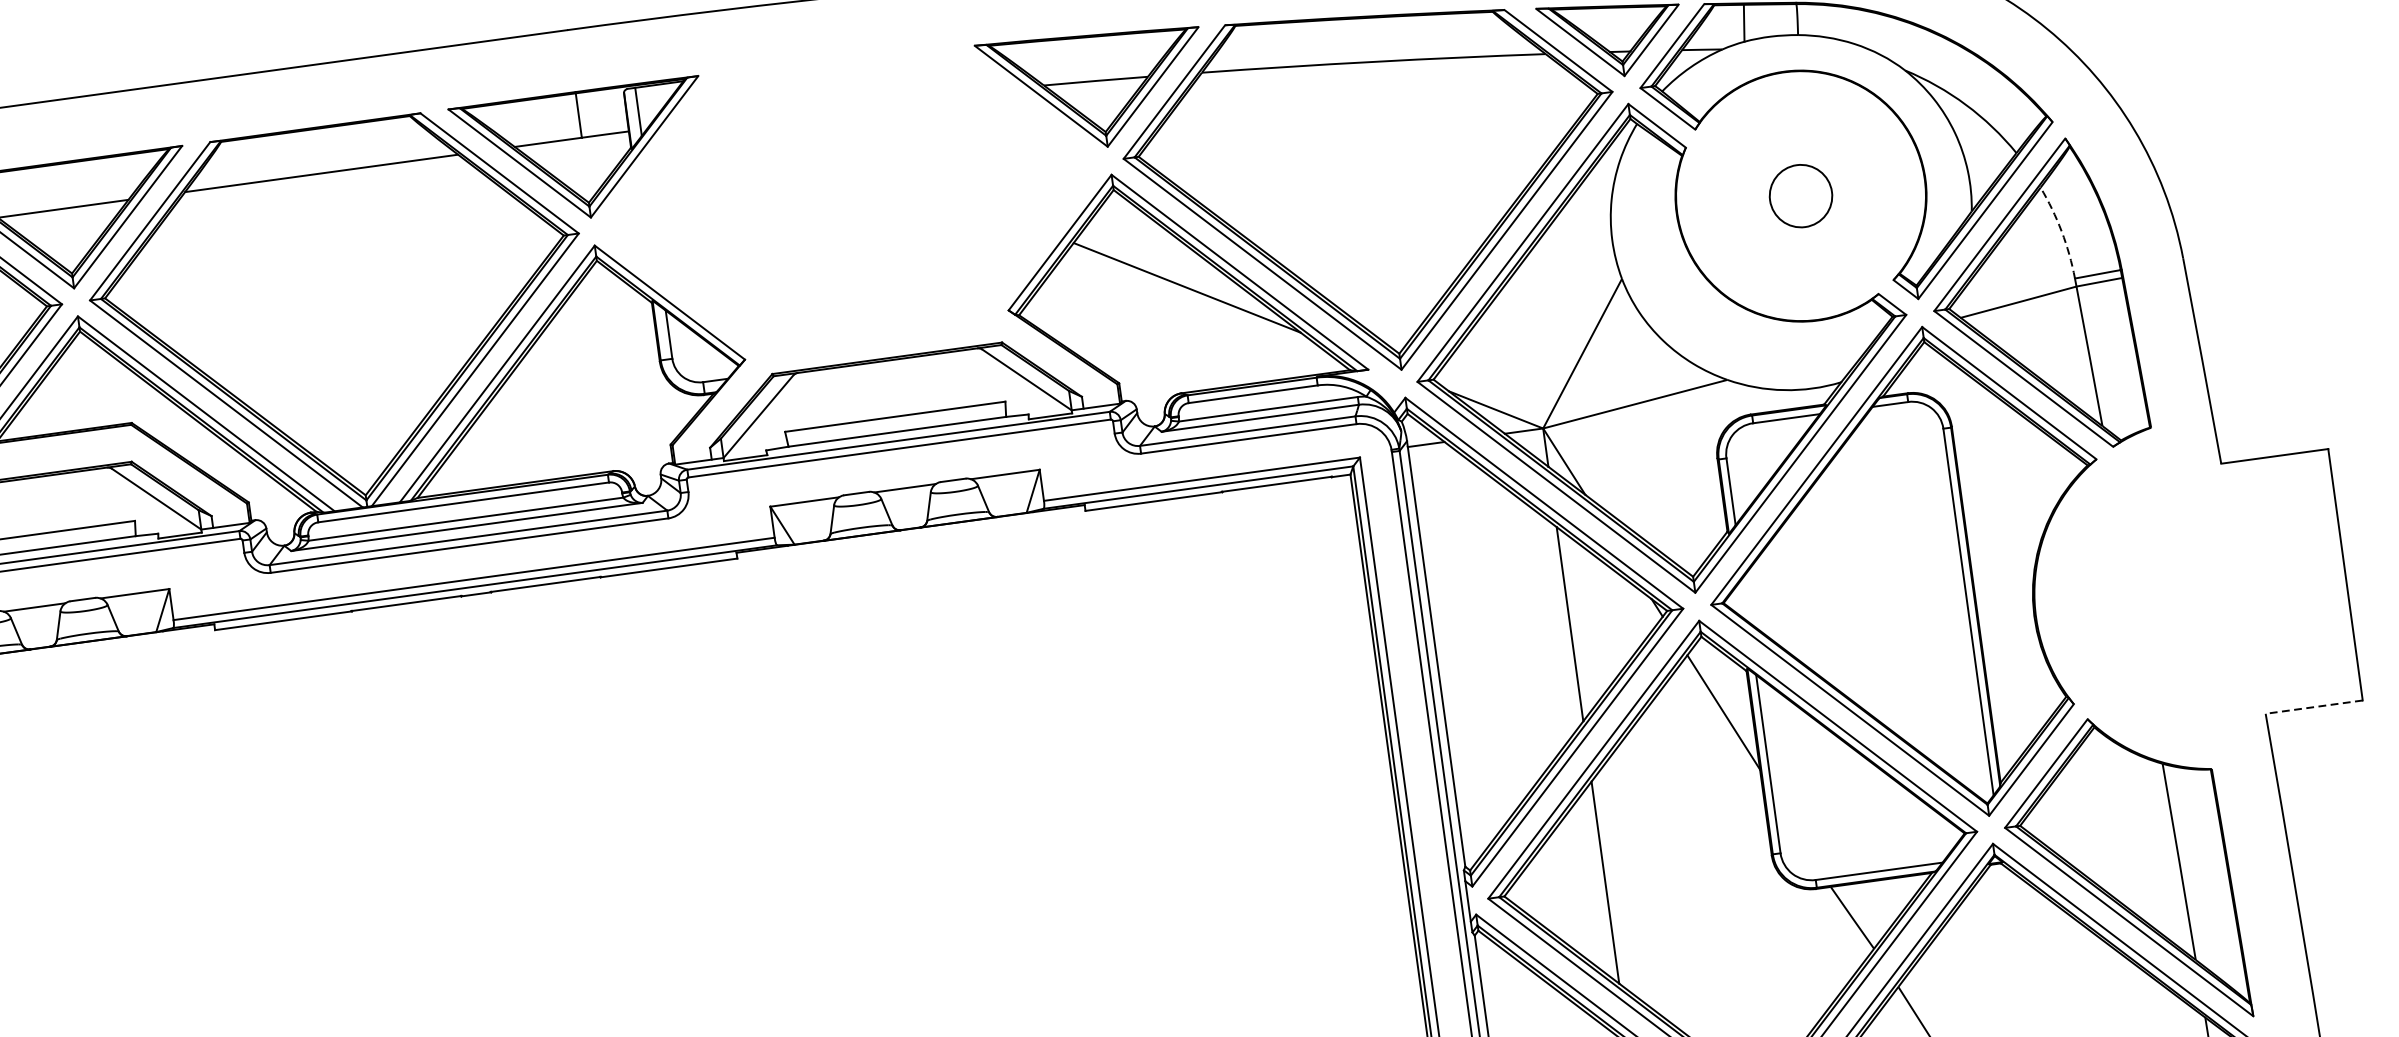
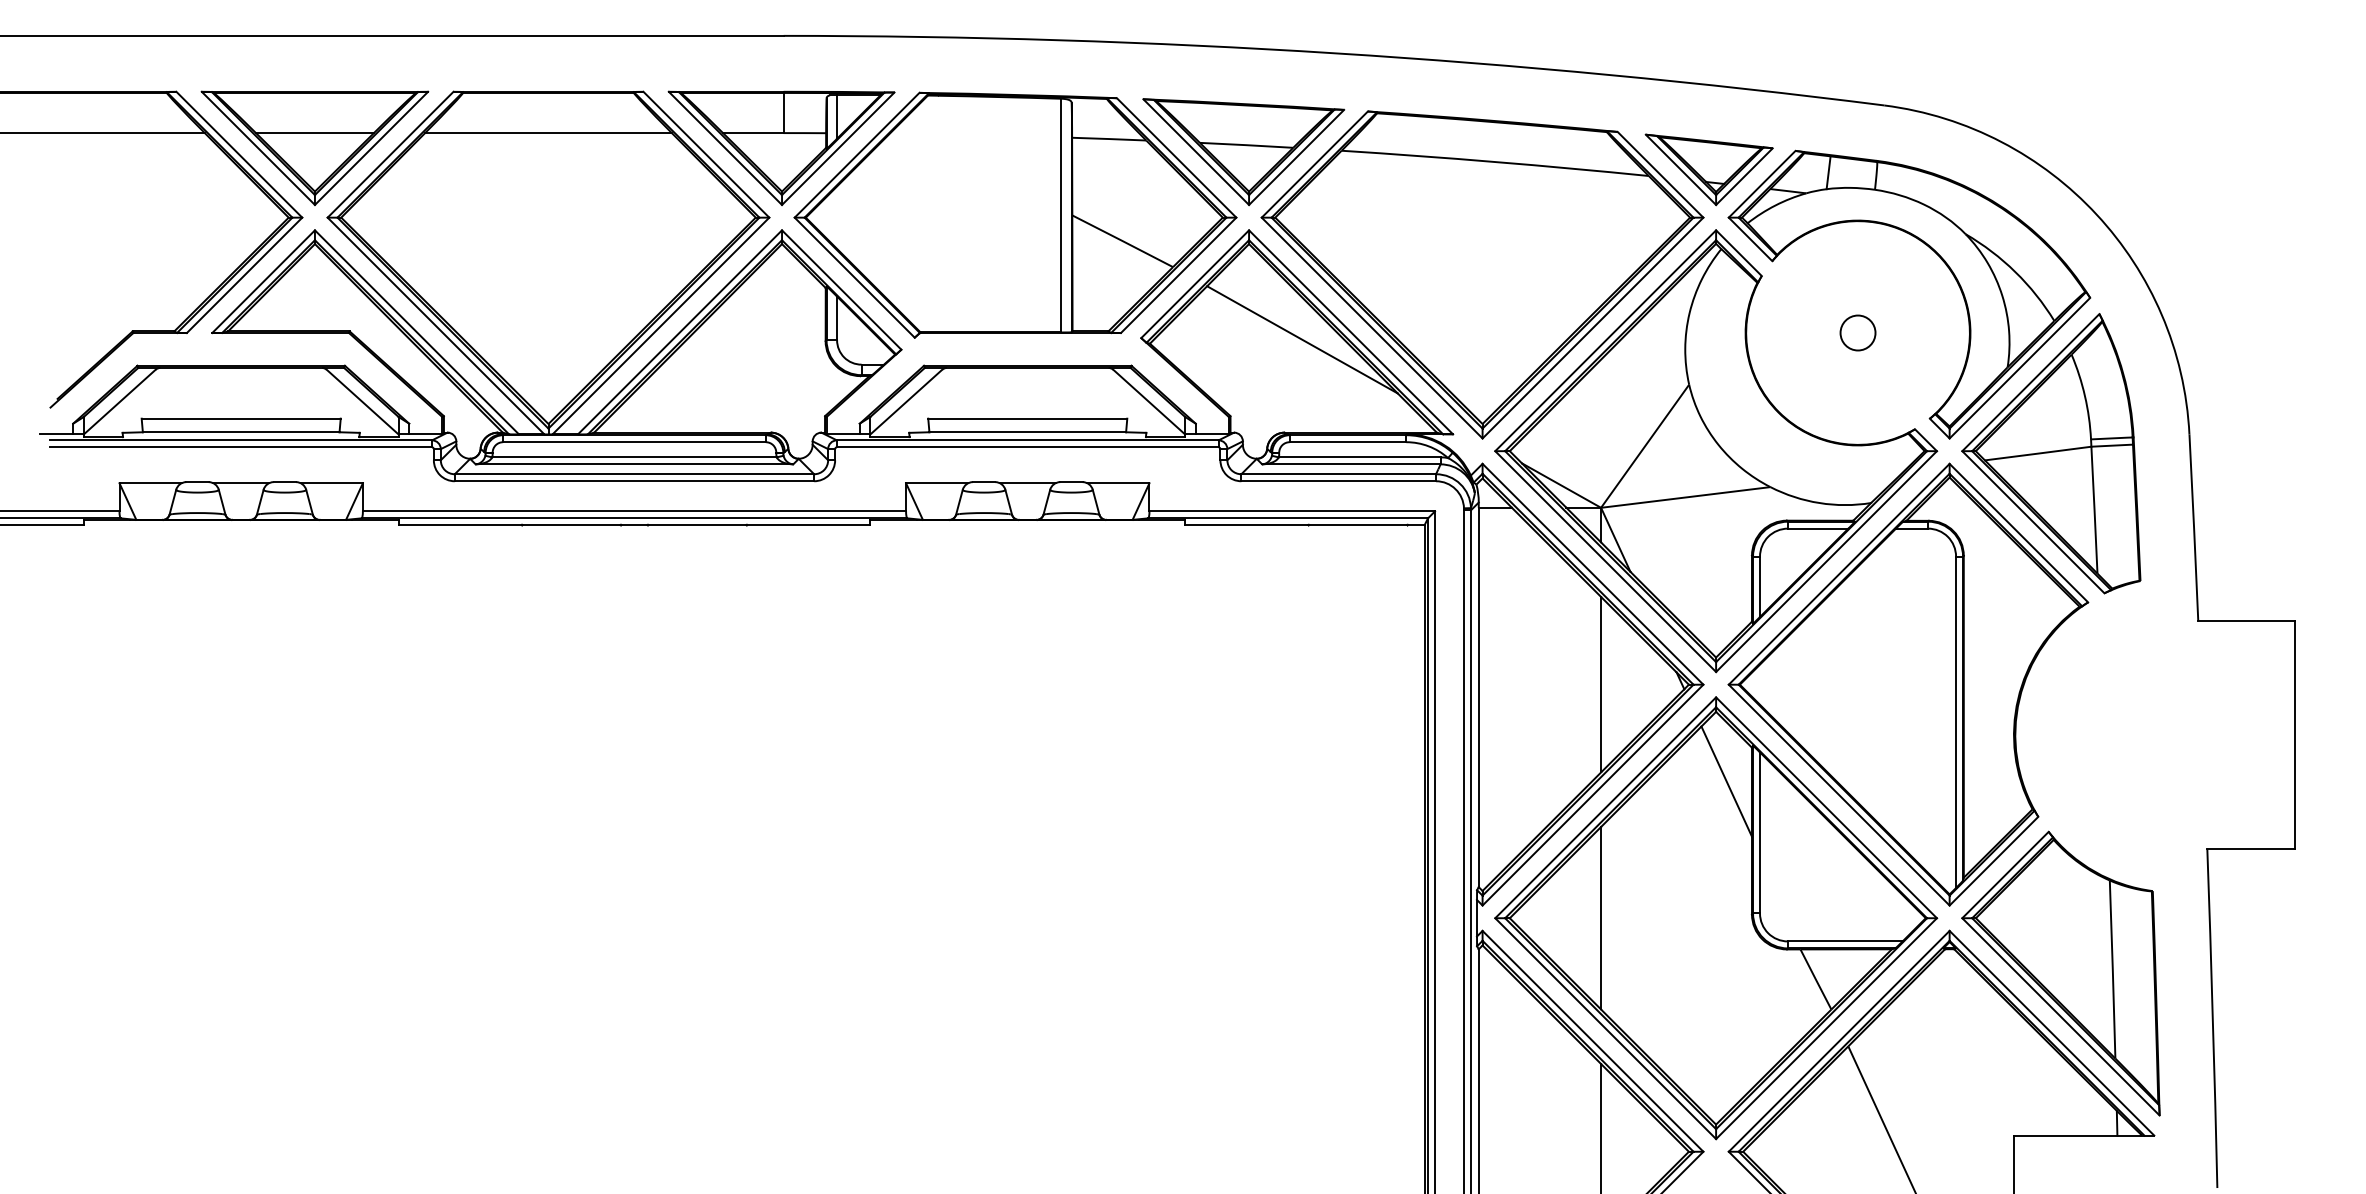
part: (850, 192) -> (1015, 214), added
circle: (1800, 195) -> (1857, 332), size x0.62
arc: (2062, 231) -> (2085, 396), dashed -> solid
line: (2314, 706) -> (2251, 848), dashed -> solid

